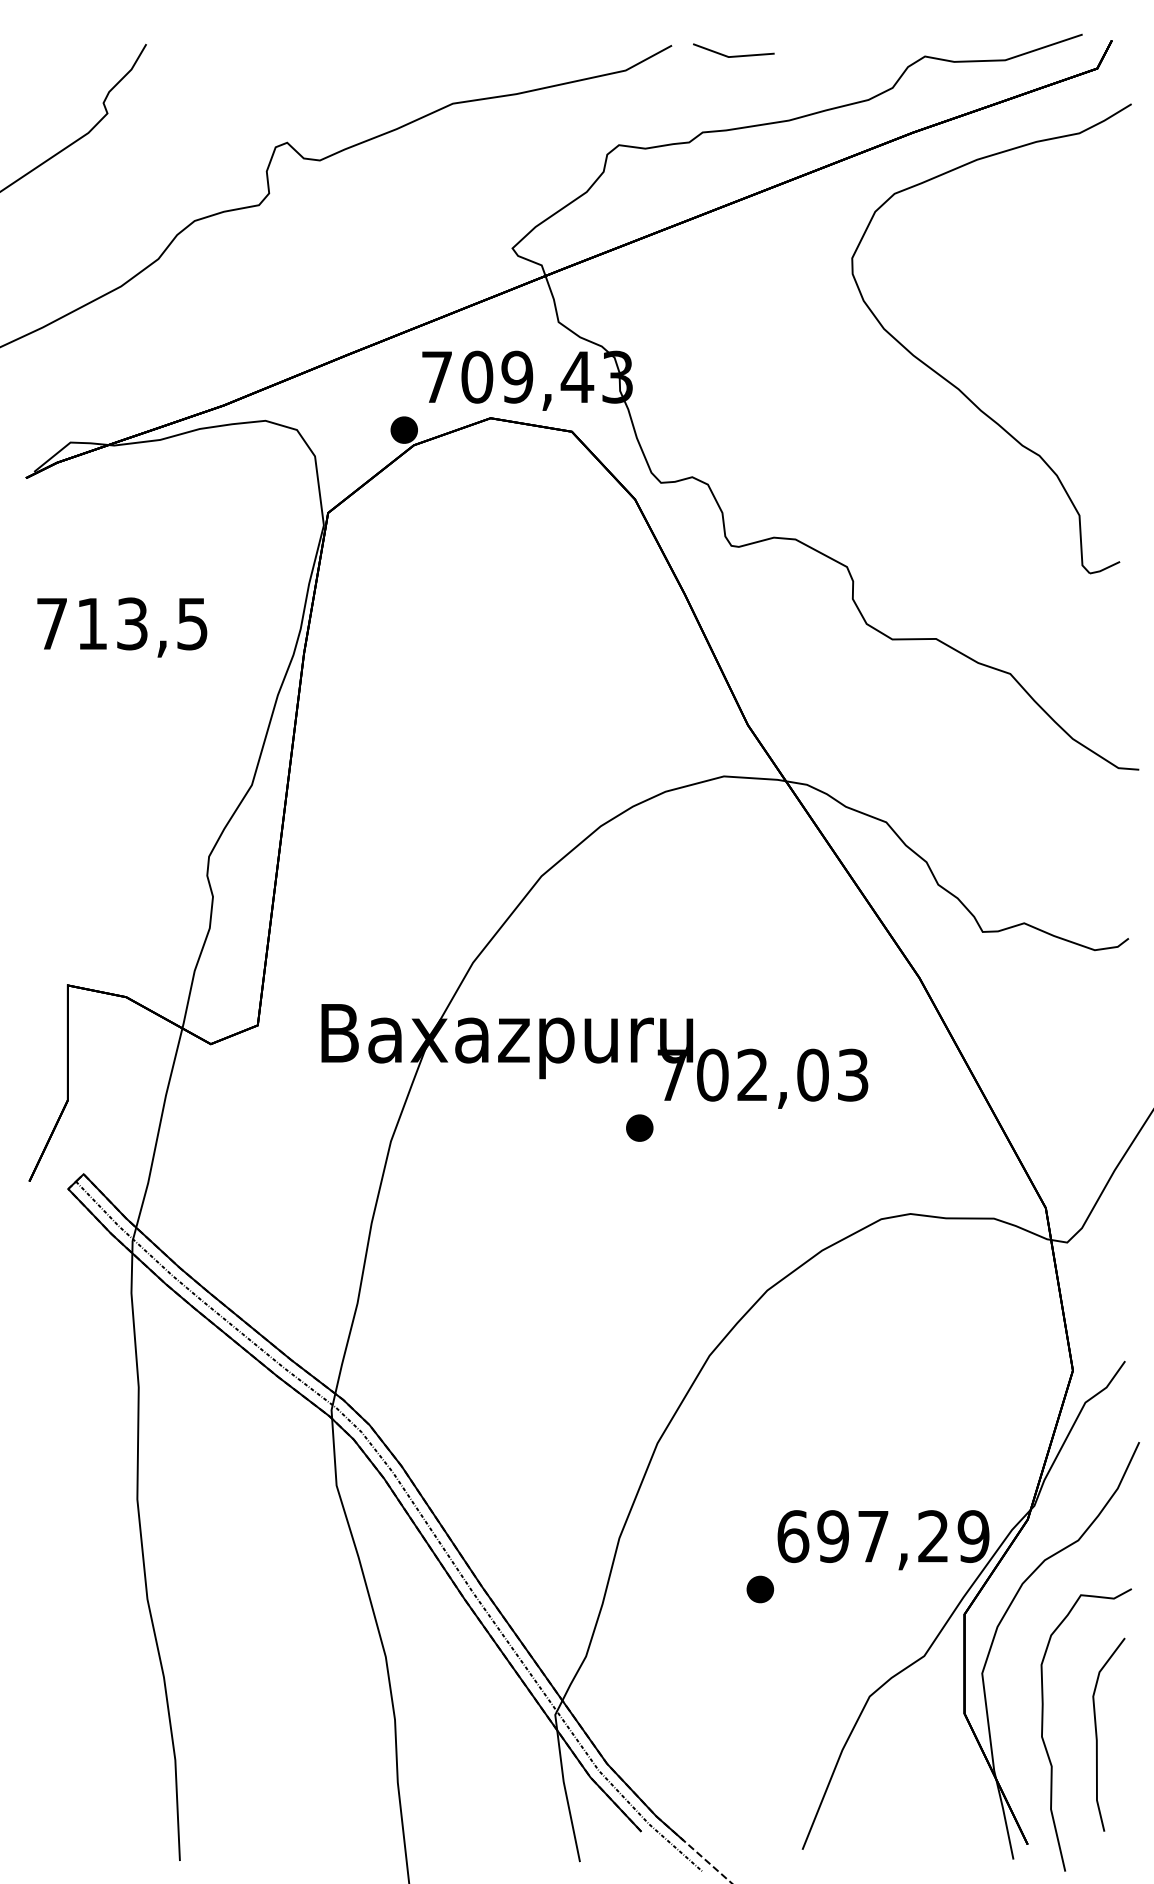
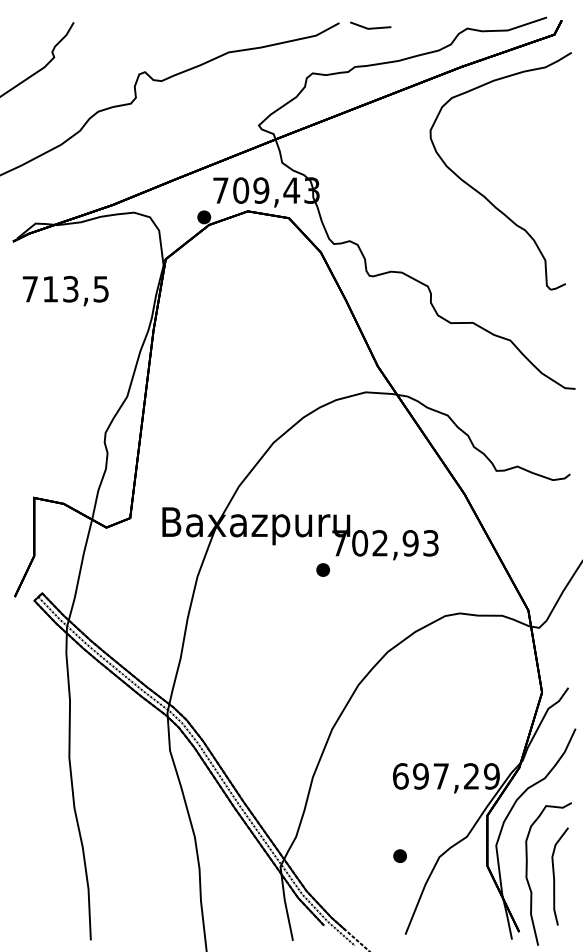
text: (121, 628) -> (65, 291), moved
text: (812, 1075) -> (410, 543), 702,03 -> 702,93
part: (759, 1588) -> (399, 855), moved

